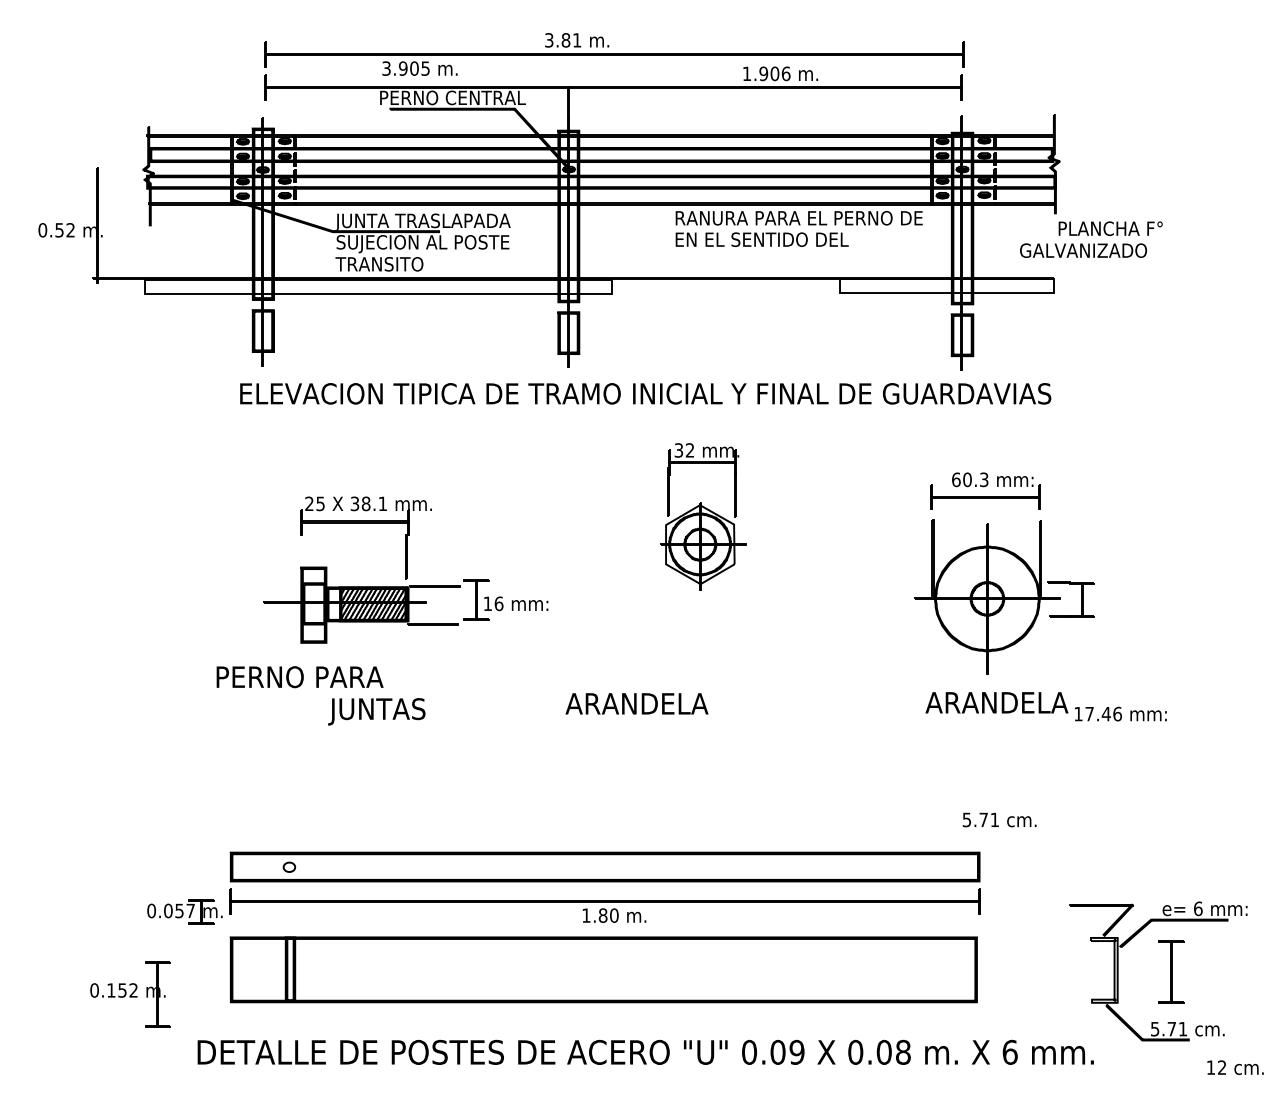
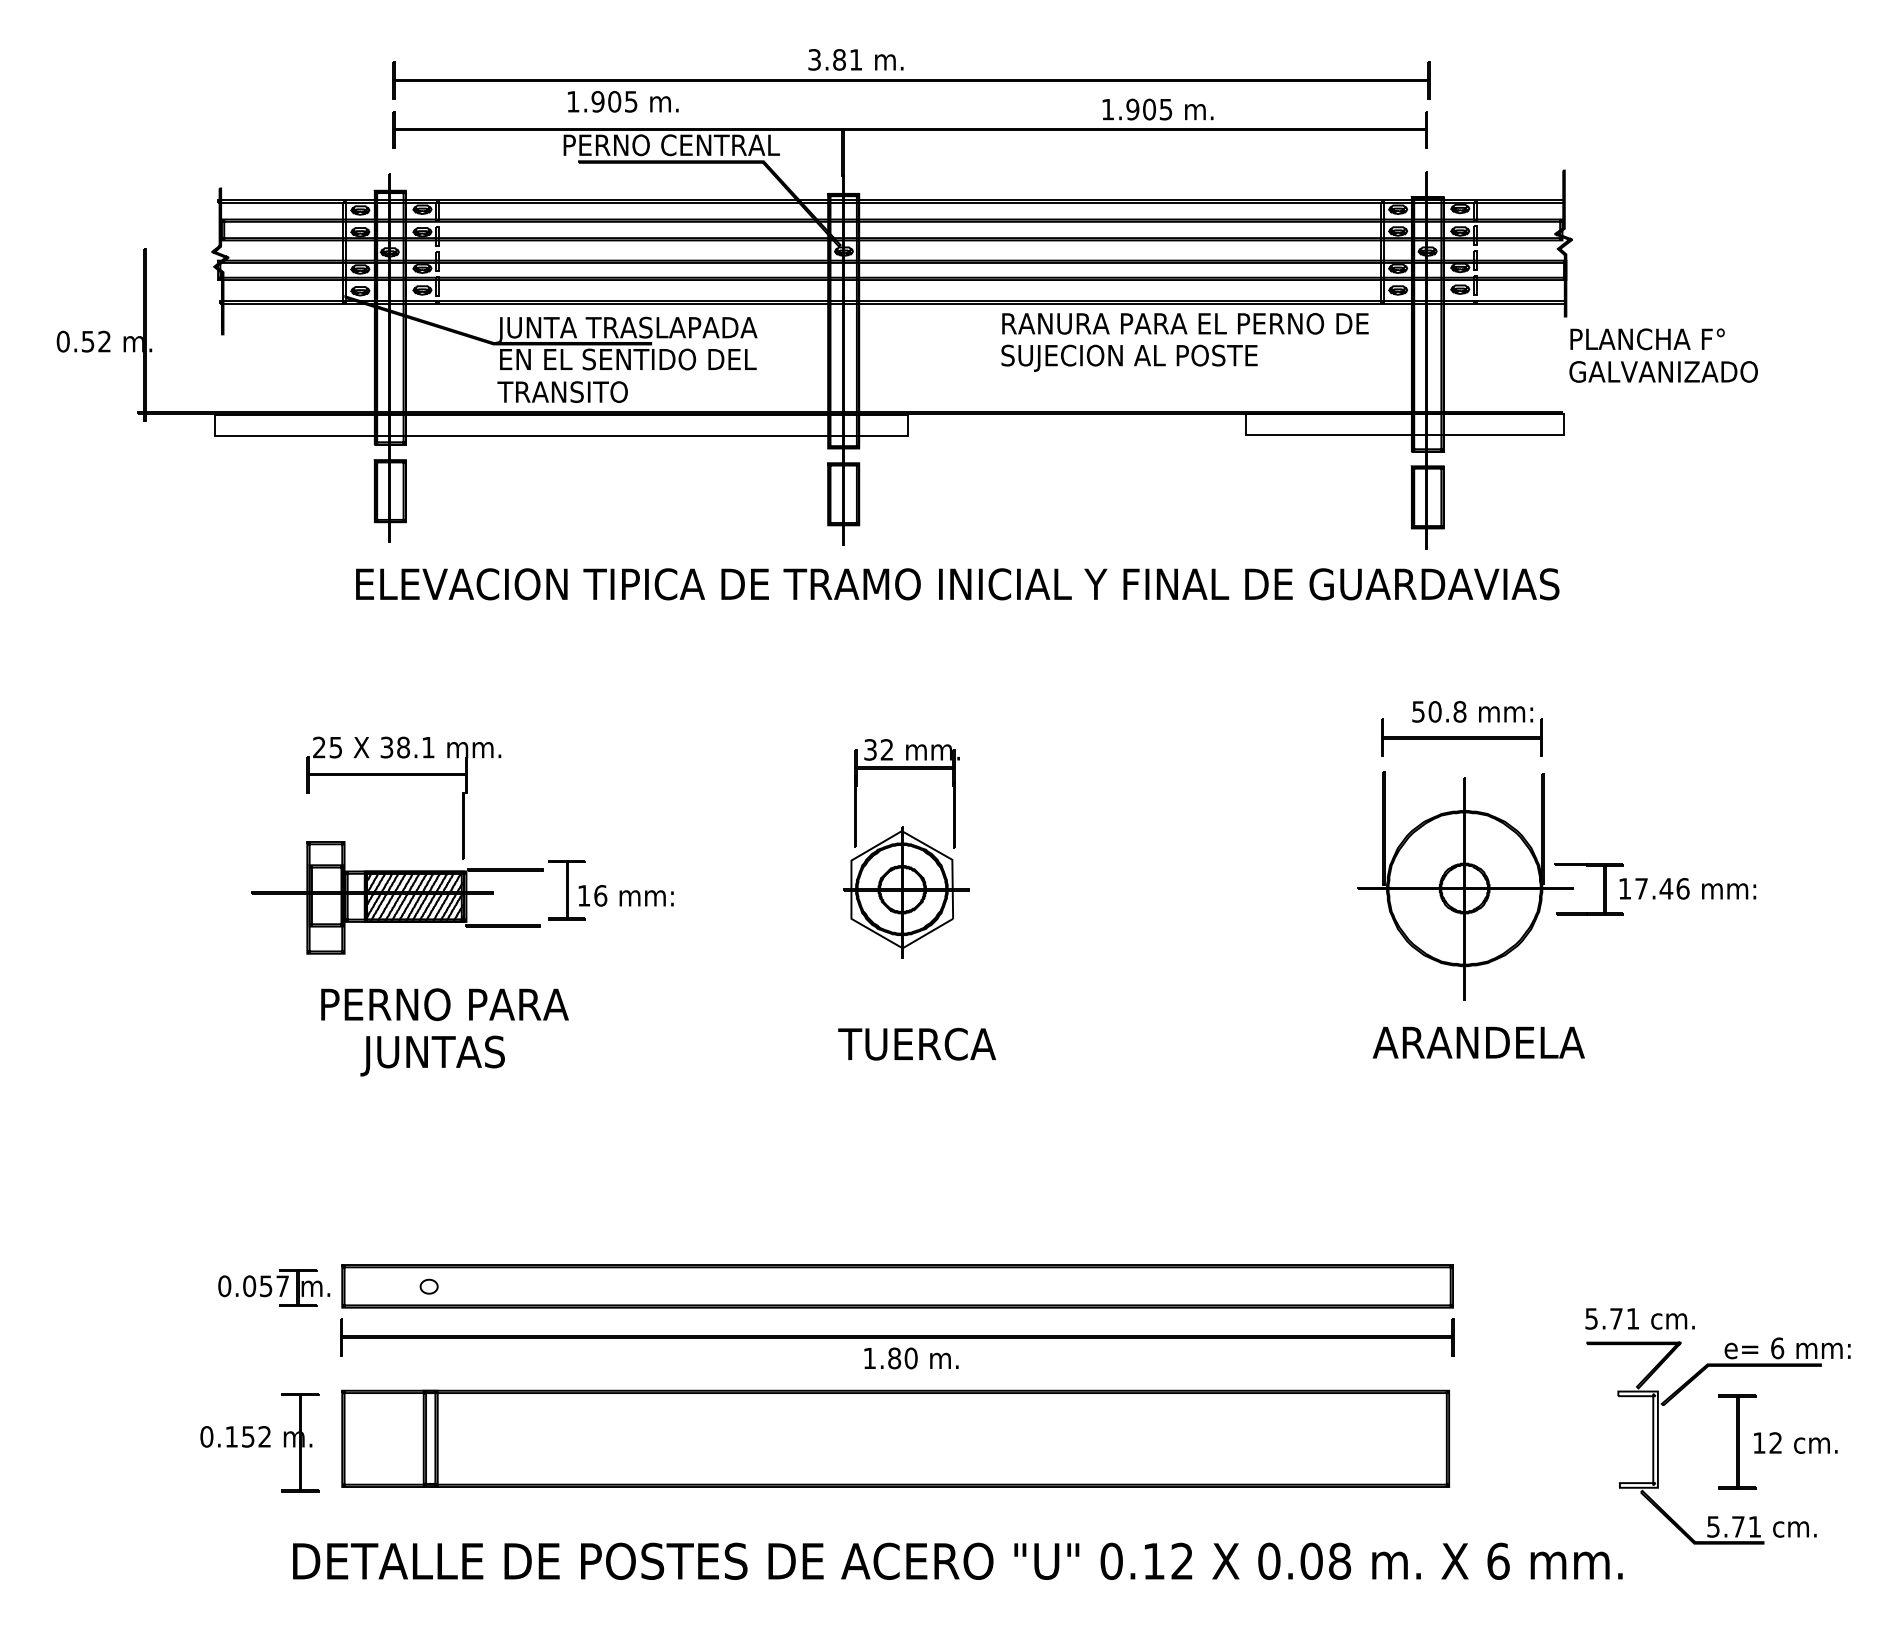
text: (386, 68) -> (573, 101), 3.905 -> 1.905
text: (785, 73) -> (1165, 109), 1.906 -> 1.905
text: (761, 241) -> (1129, 358), EN EL SENTIDO DEL -> SUJECION AL POSTE
text: (423, 244) -> (628, 362), SUJECION AL POSTE -> EN EL SENTIDO DEL
text: (1083, 250) -> (1663, 371), moved
text: (970, 479) -> (1439, 711), 60.3 -> 50.8
part: (703, 516) -> (906, 847), moved
part: (405, 569) -> (461, 844), moved
text: (636, 703) -> (944, 1043), ARANDELA -> TUERCA
text: (376, 711) -> (432, 1055), moved
text: (1120, 713) -> (1687, 887), moved
text: (999, 819) -> (1639, 1318), moved
part: (184, 911) -> (273, 1287), moved
part: (130, 994) -> (260, 1442), moved
text: (787, 1051) -> (1168, 1560), 0.09 -> 0.12
text: (1235, 1067) -> (1795, 1442), moved

